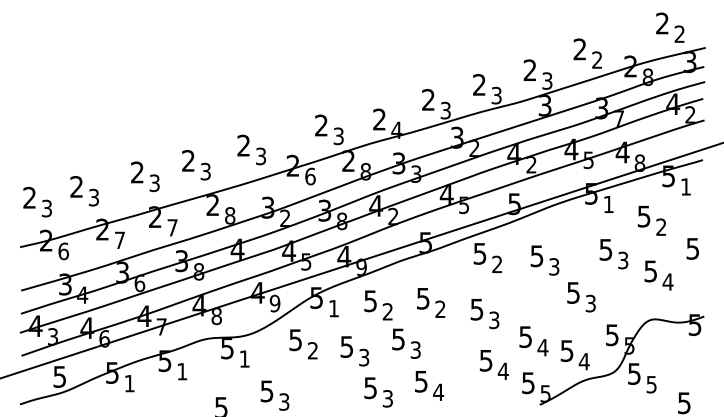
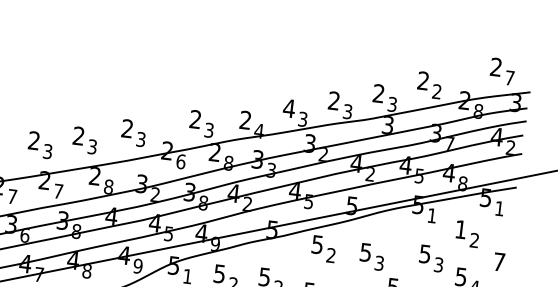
text: (679, 33) -> (509, 77), 2 -> 7
text: (428, 99) -> (289, 108), 2 -> 4
text: (643, 216) -> (460, 229), 5 -> 1
text: (692, 248) -> (498, 261), 5 -> 7

